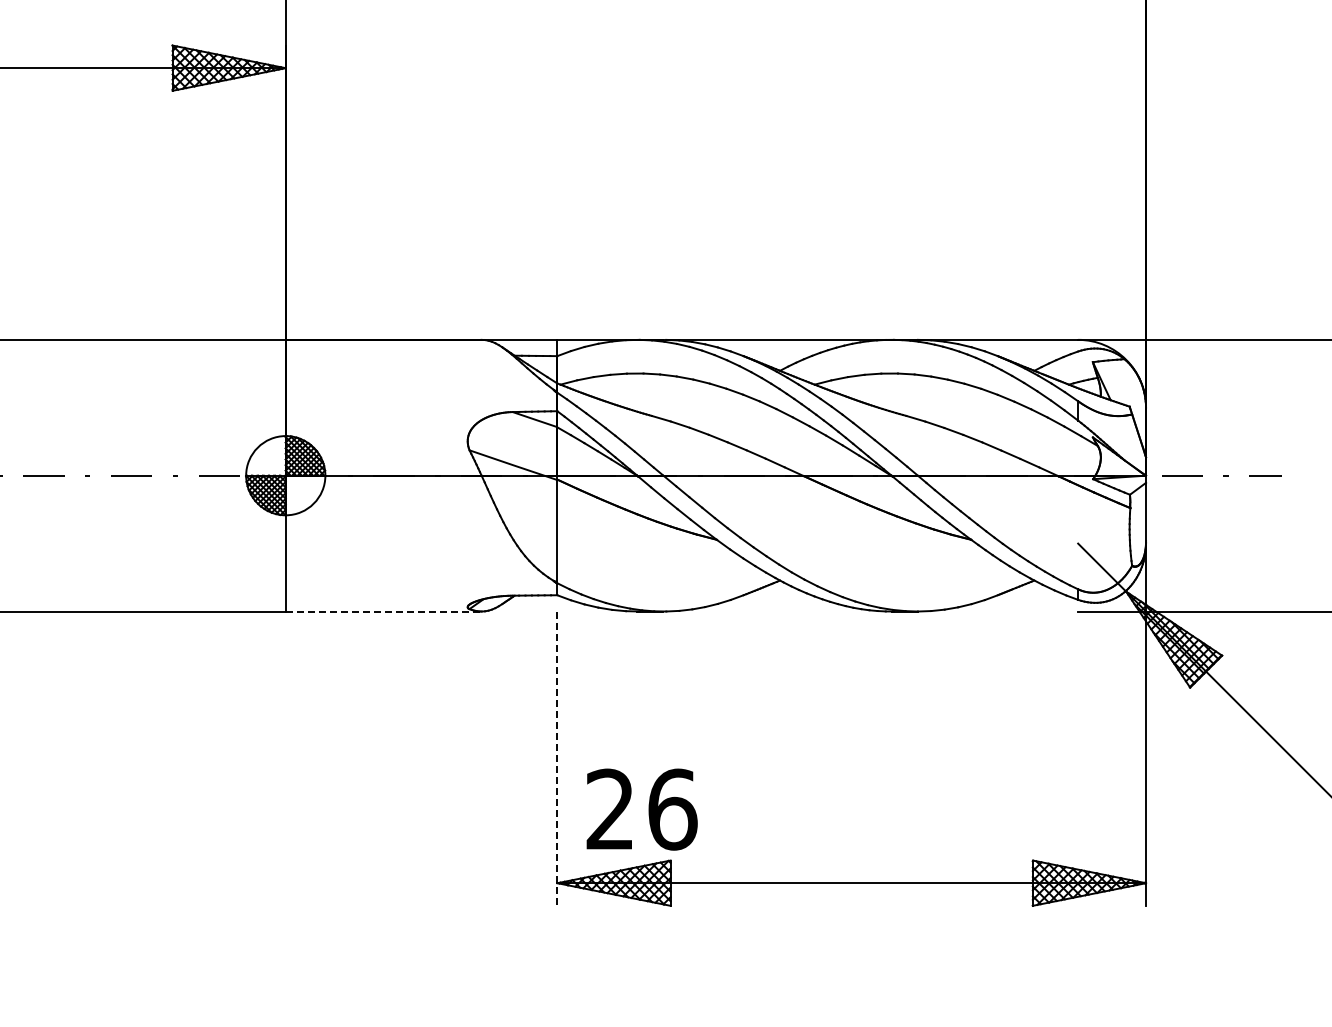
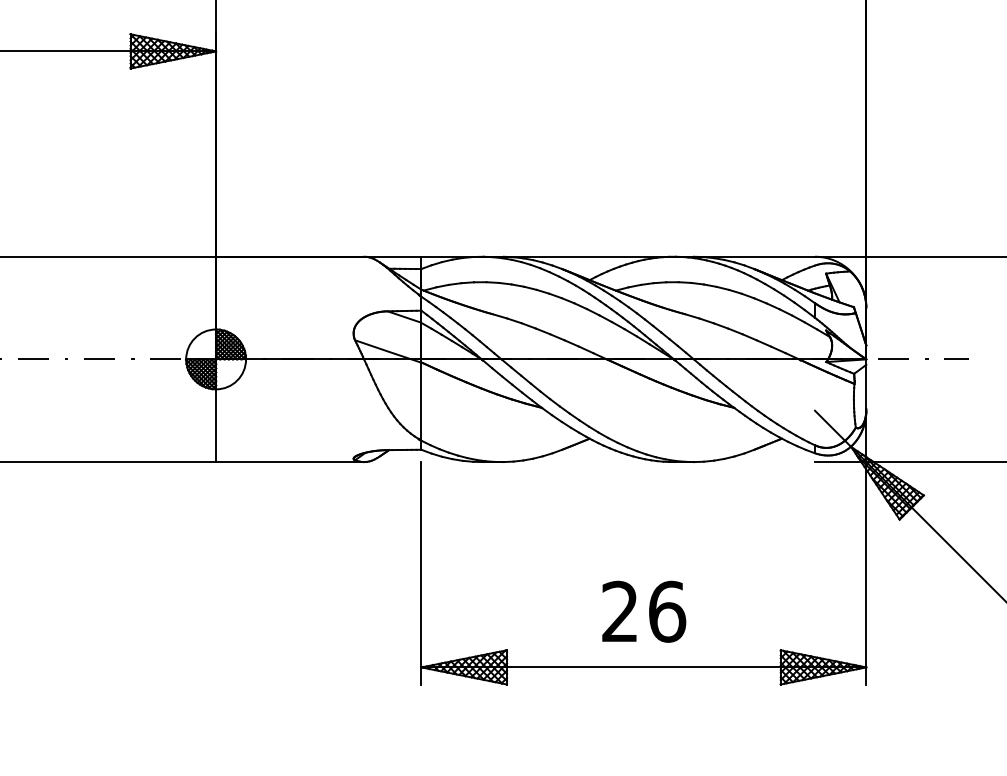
line: (383, 611) -> (289, 462), dashed -> solid
line: (557, 759) -> (421, 573), dashed -> solid
text: (641, 809) -> (643, 611), moved

